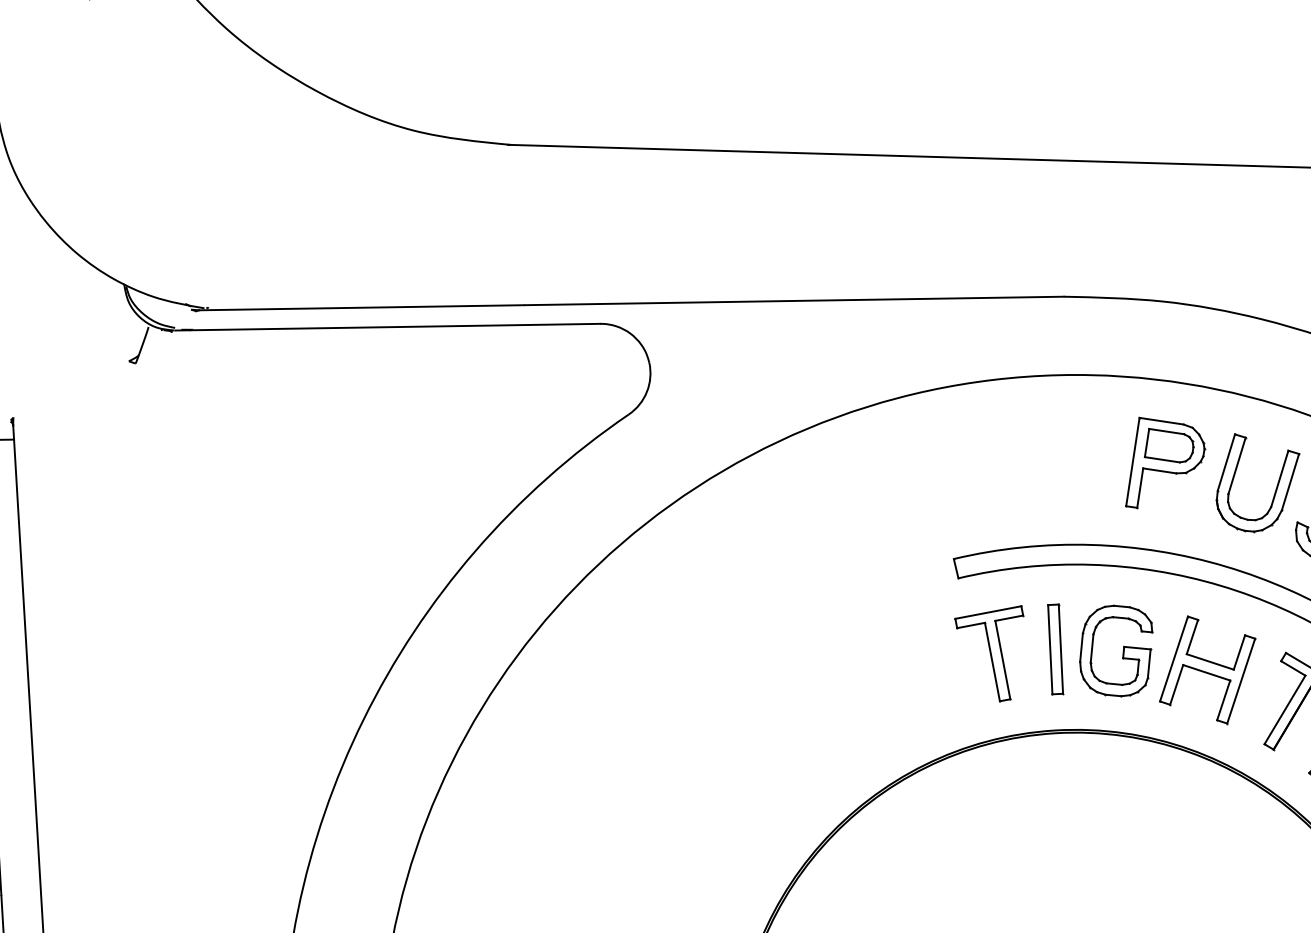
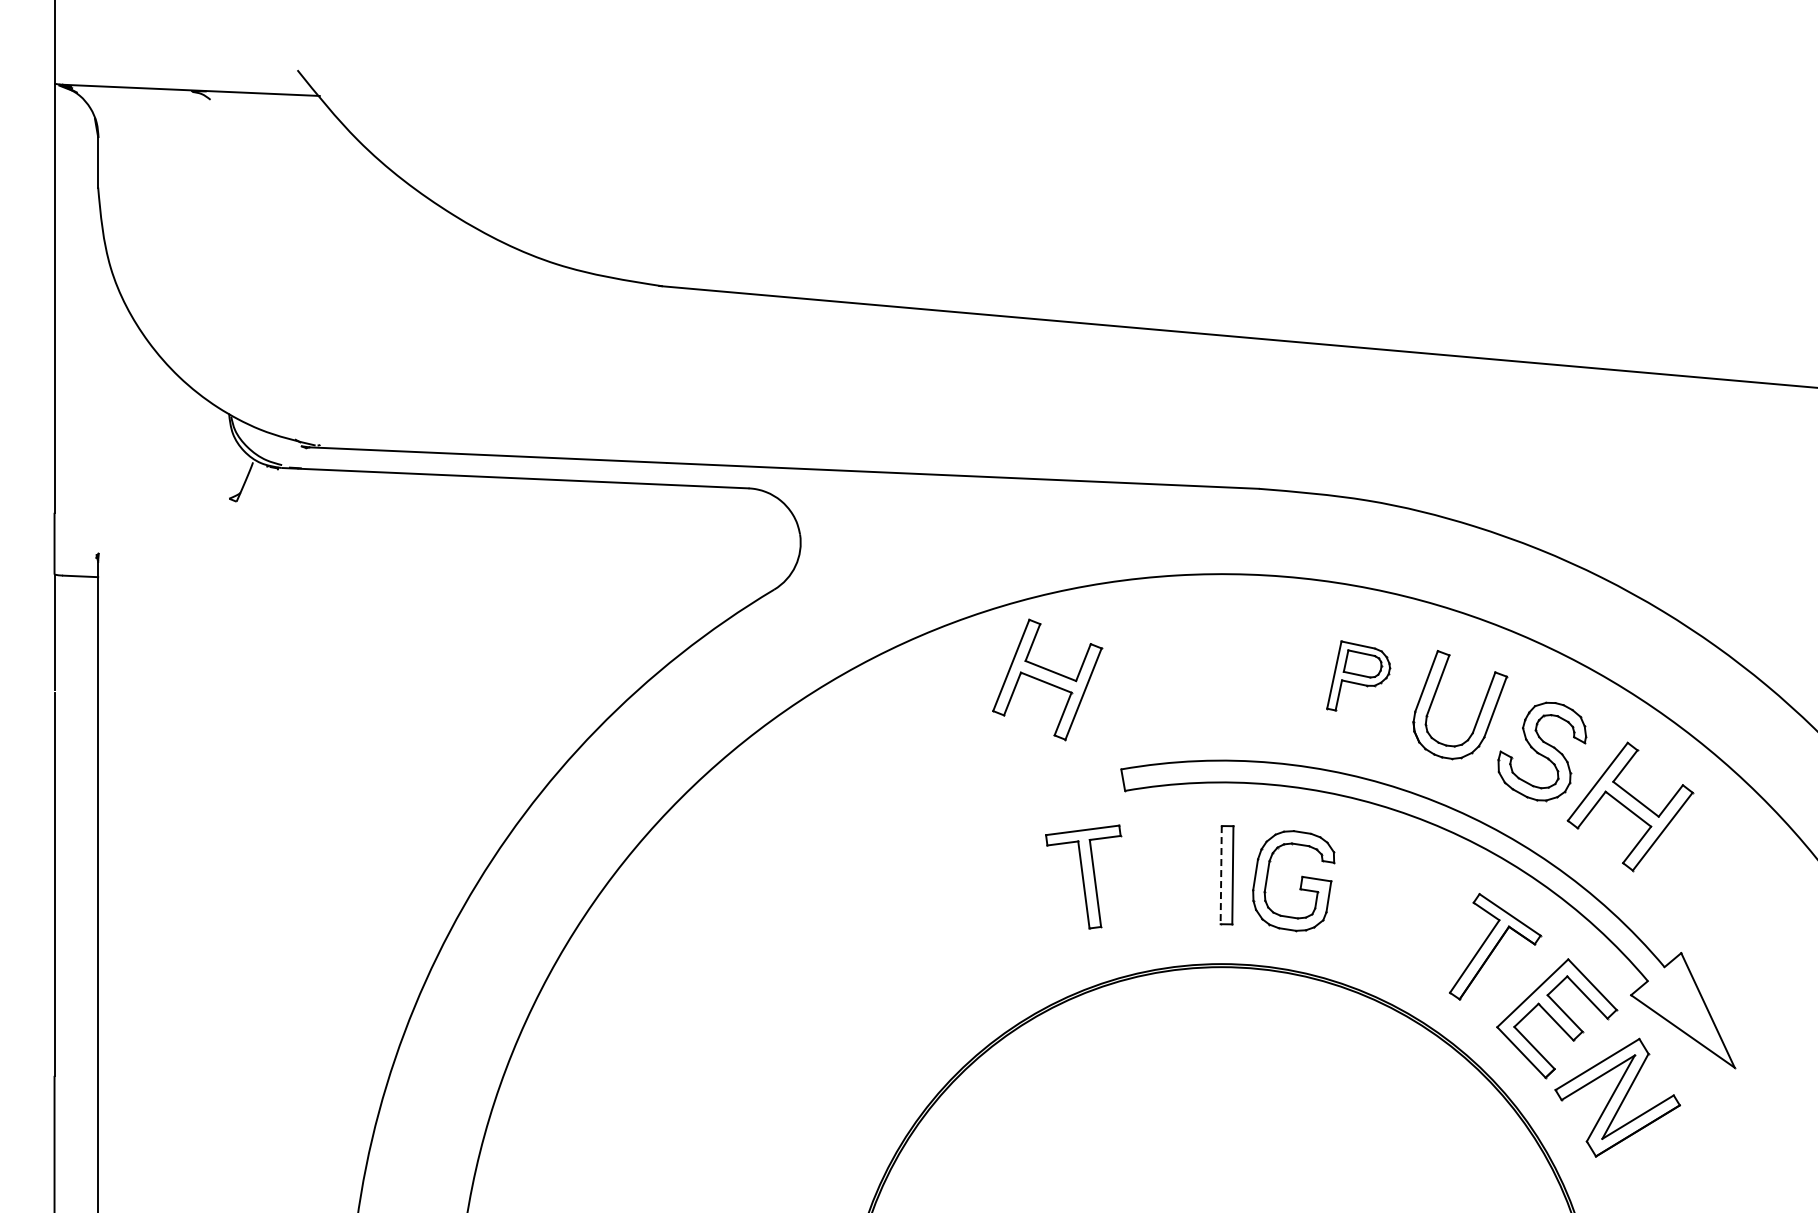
part: (1164, 460) -> (1358, 675), size x0.7
line: (1050, 649) -> (1221, 875), solid -> dashed
part: (991, 654) -> (1083, 876), moved
part: (1207, 669) -> (1047, 679), moved

